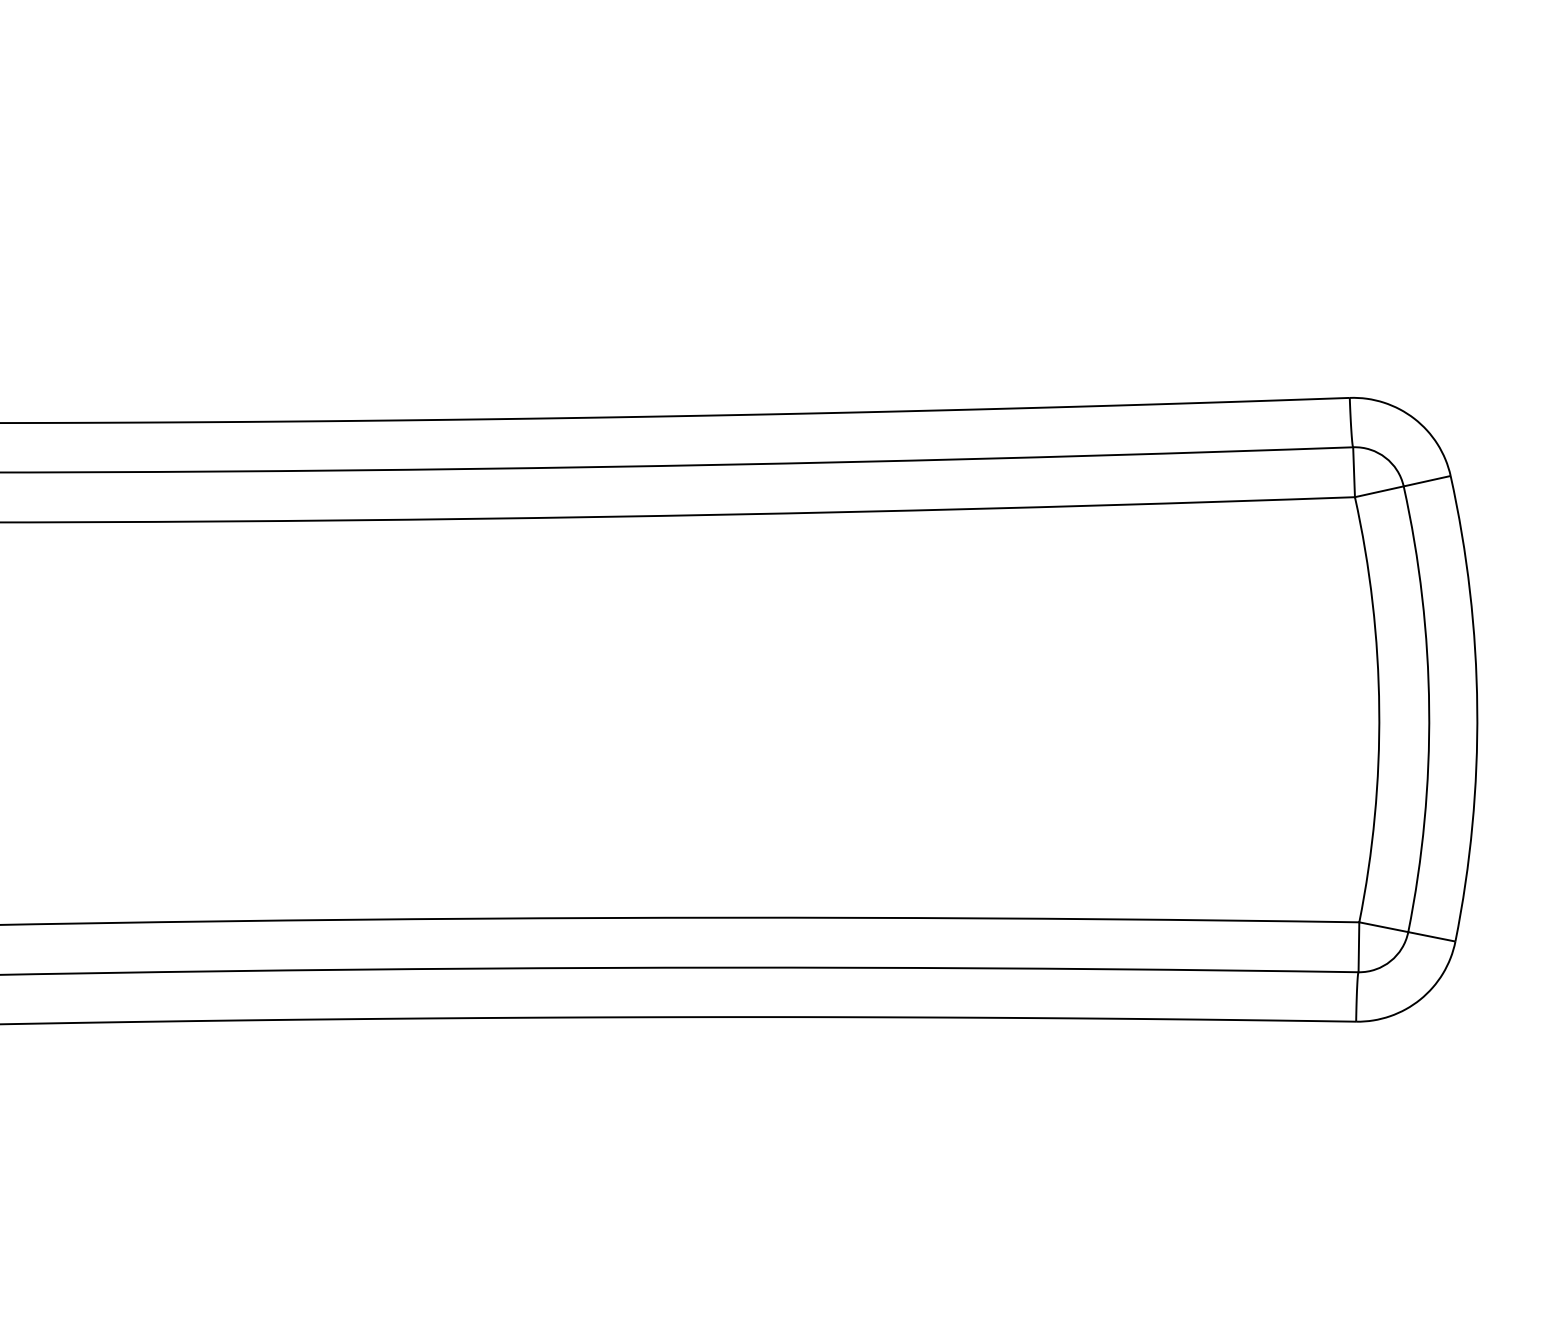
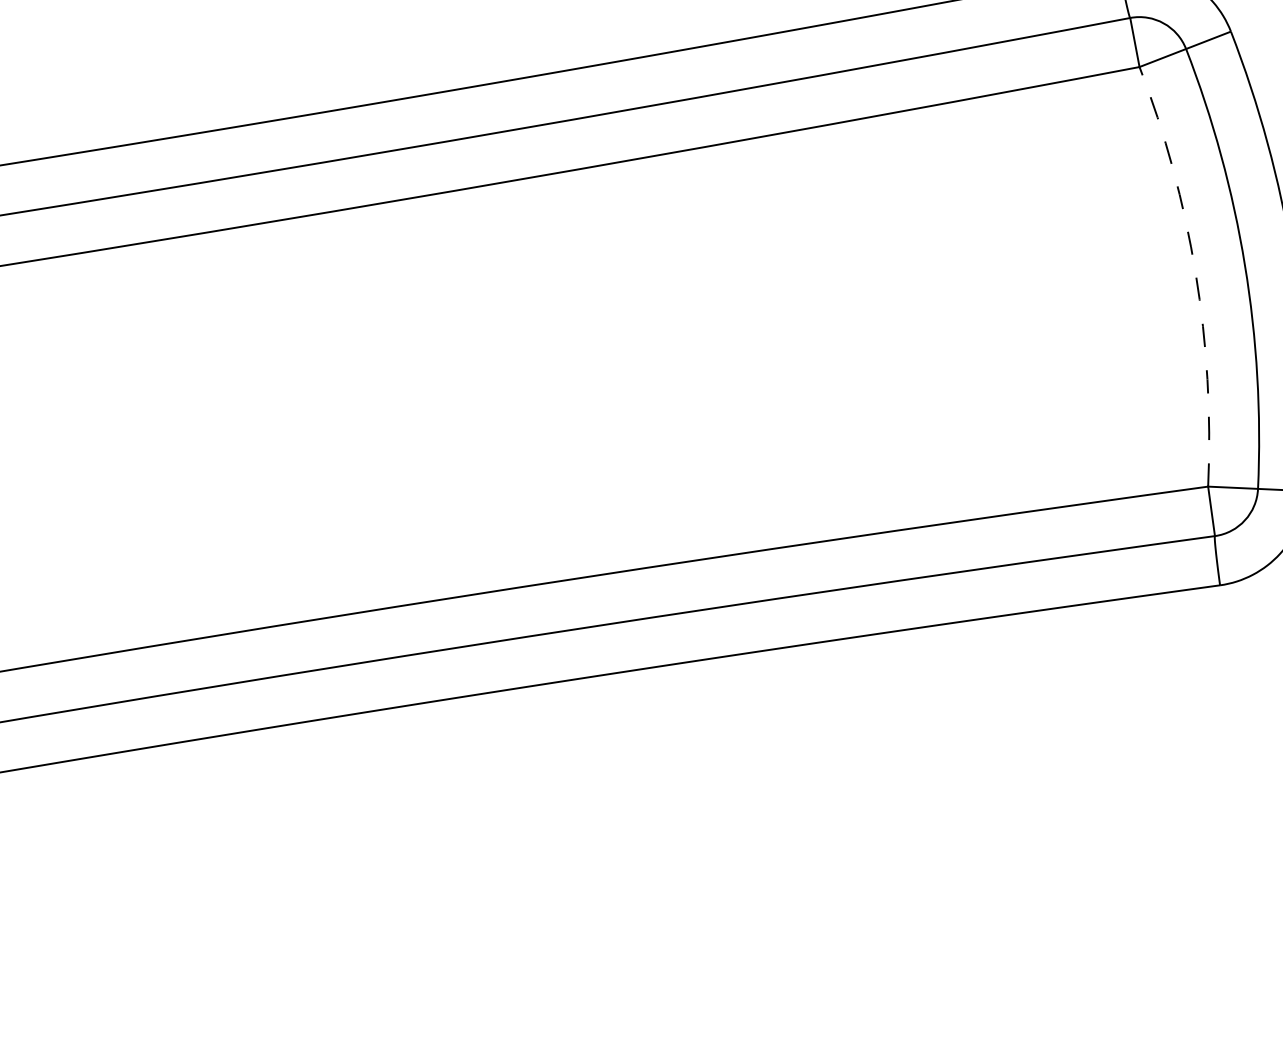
arc: (1379, 709) -> (1195, 273), solid -> dashed

